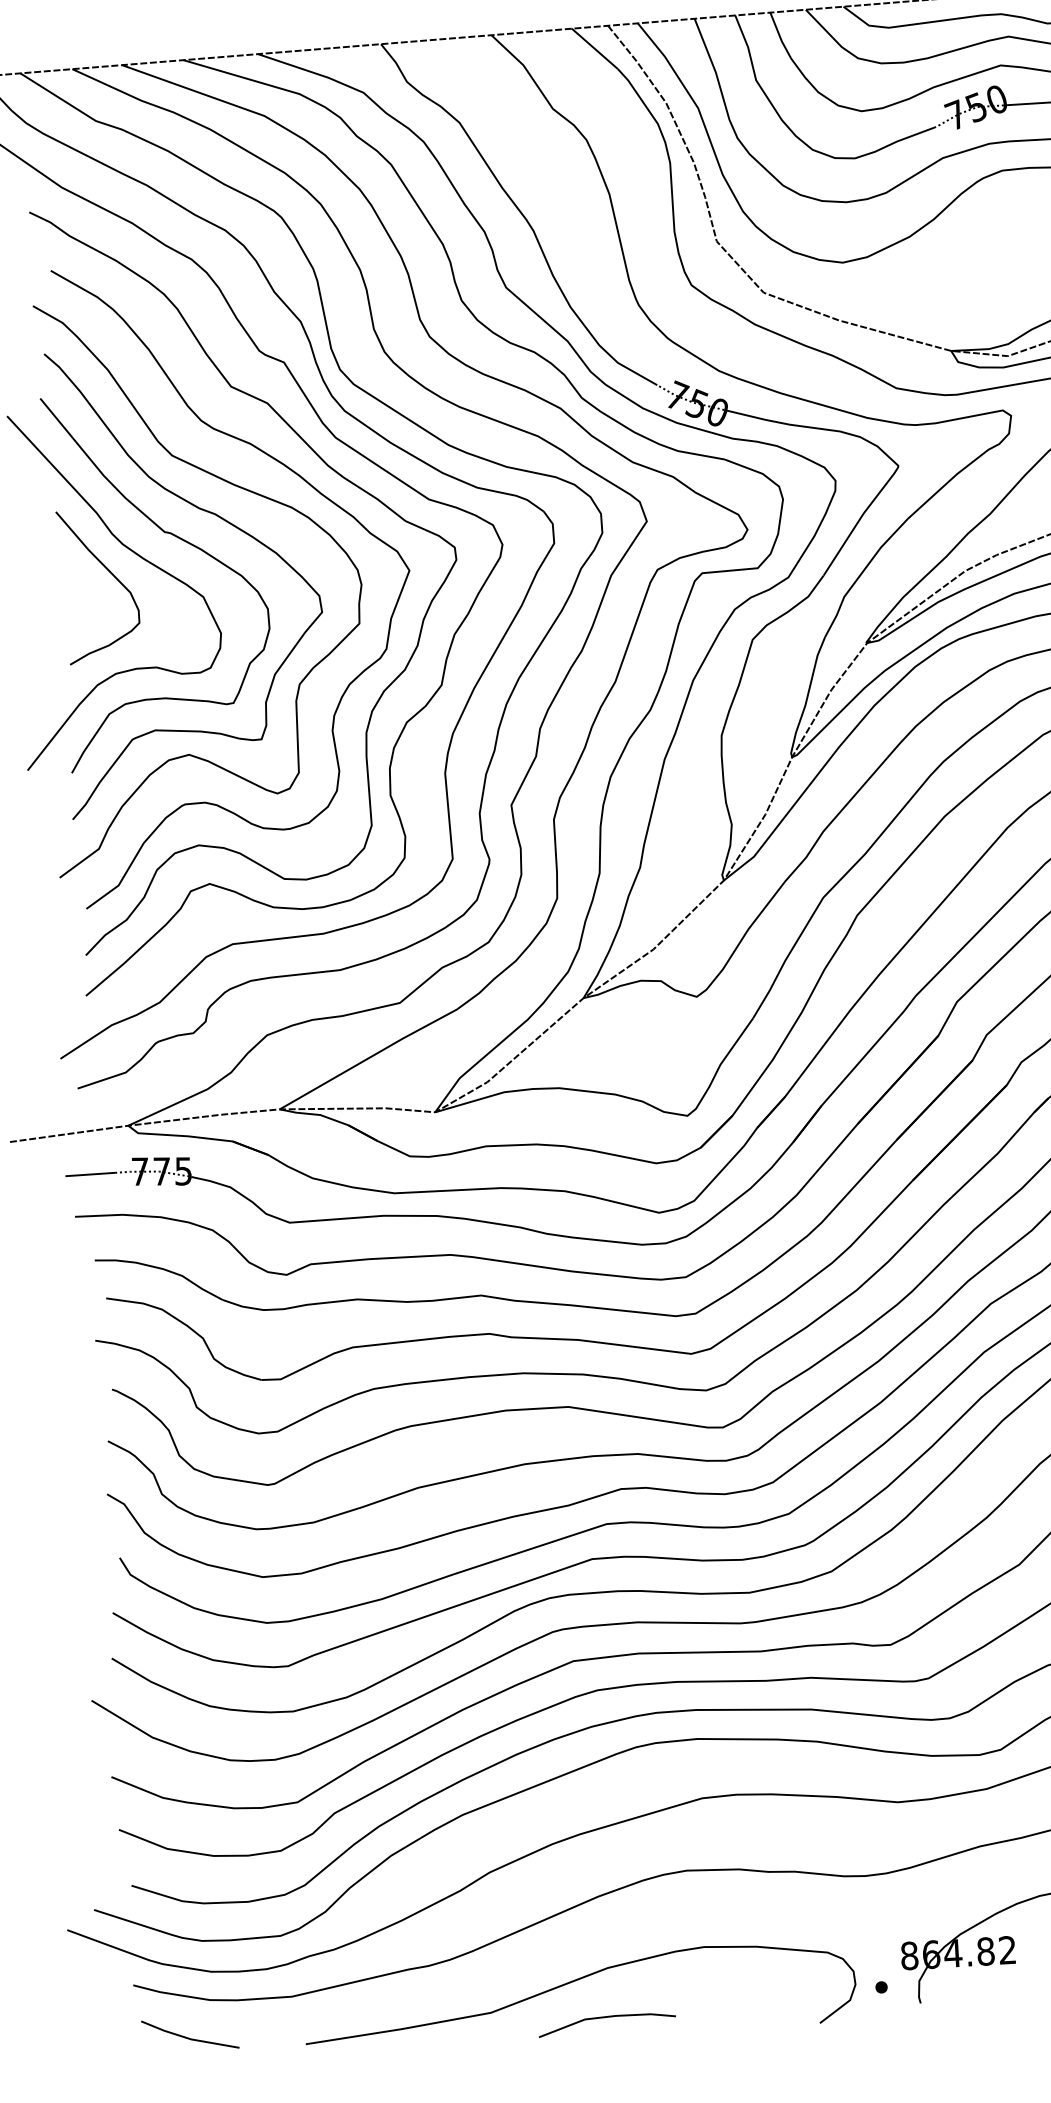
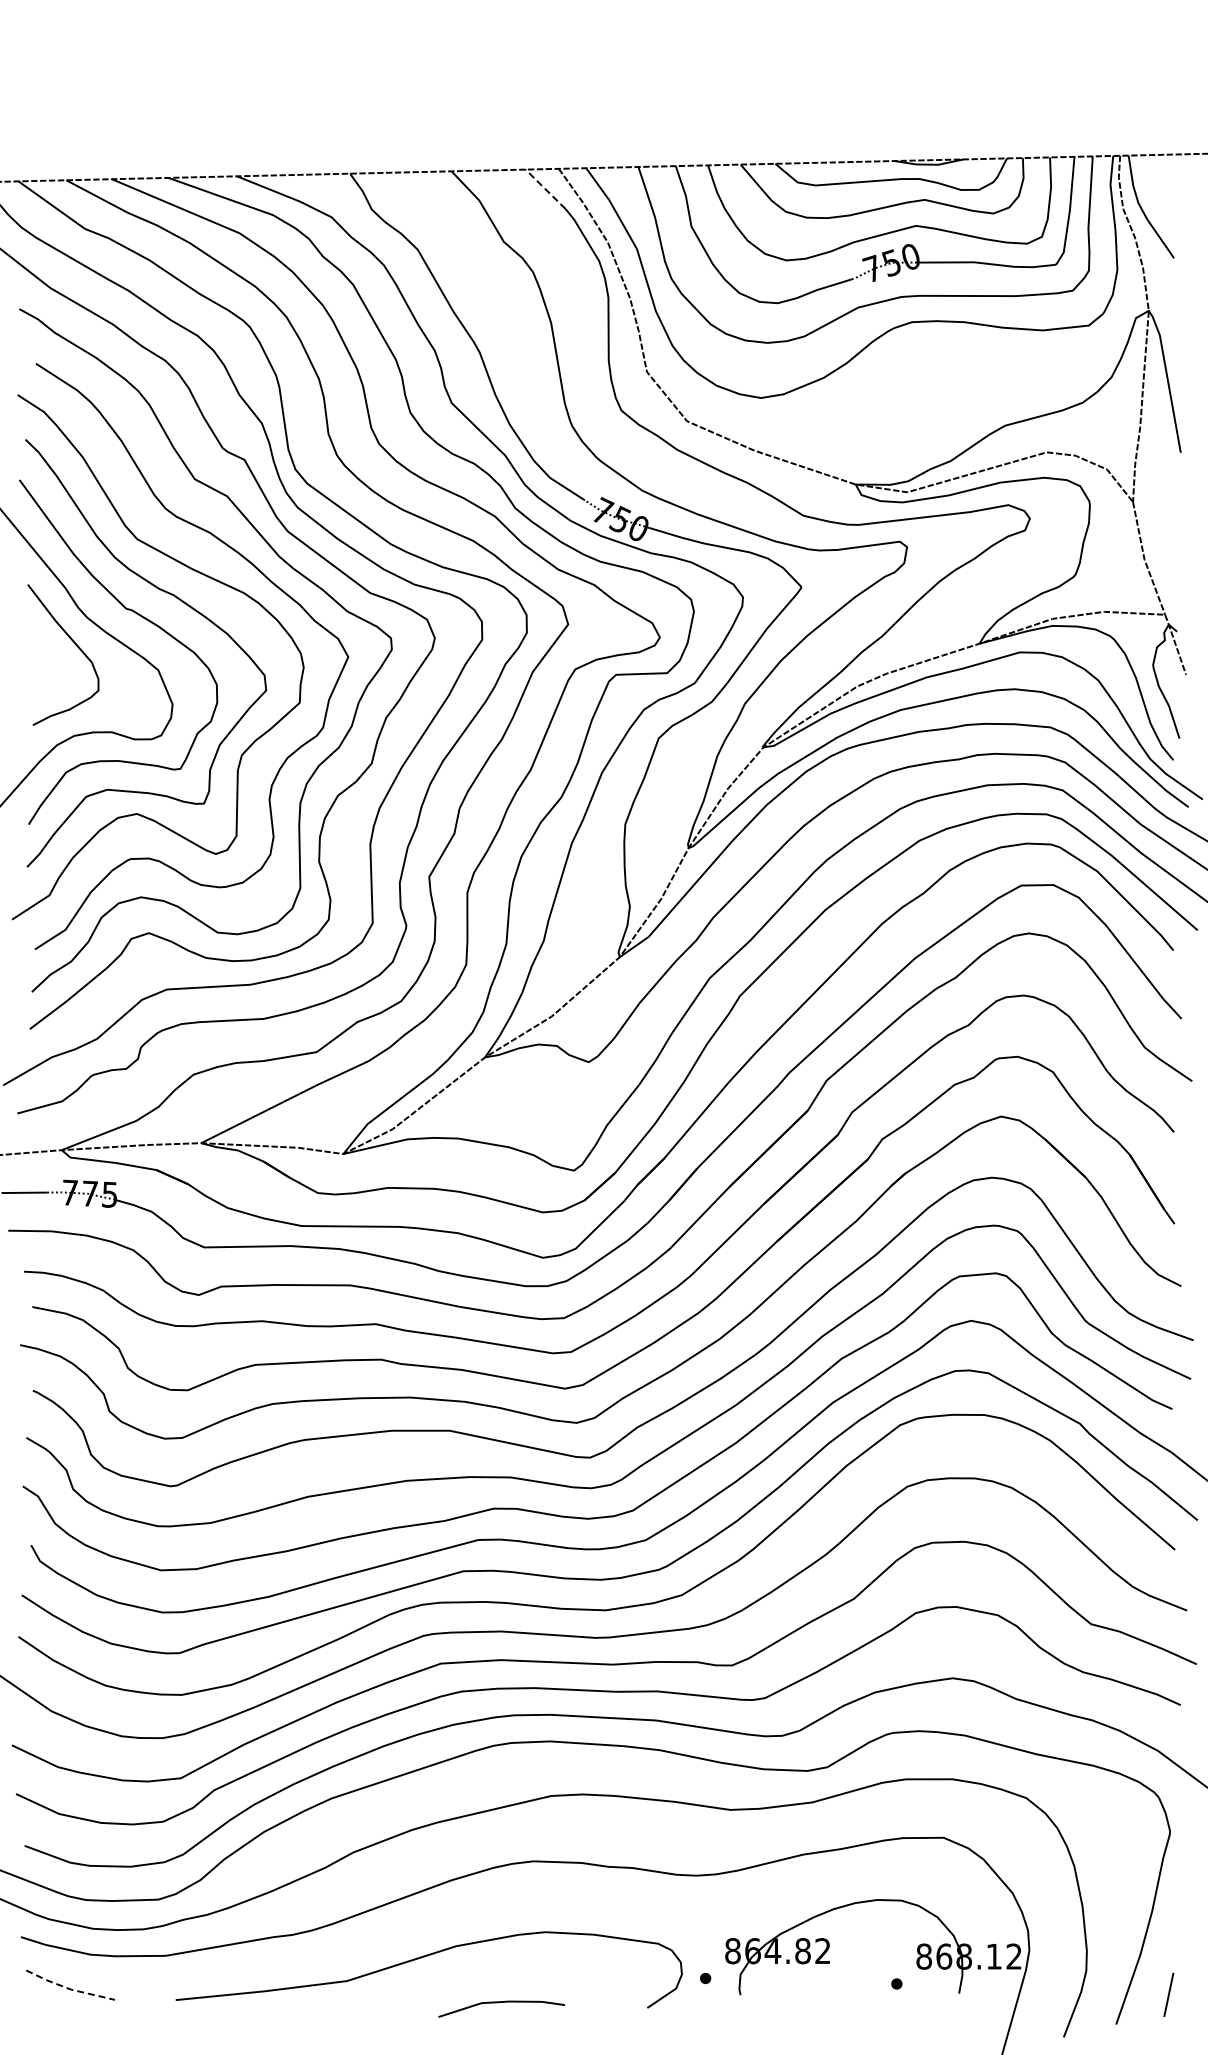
line: (594, 48) -> (545, 188), solid -> dashed
line: (603, 2018) -> (498, 2003), moved
line: (189, 2038) -> (69, 1988), solid -> dashed

